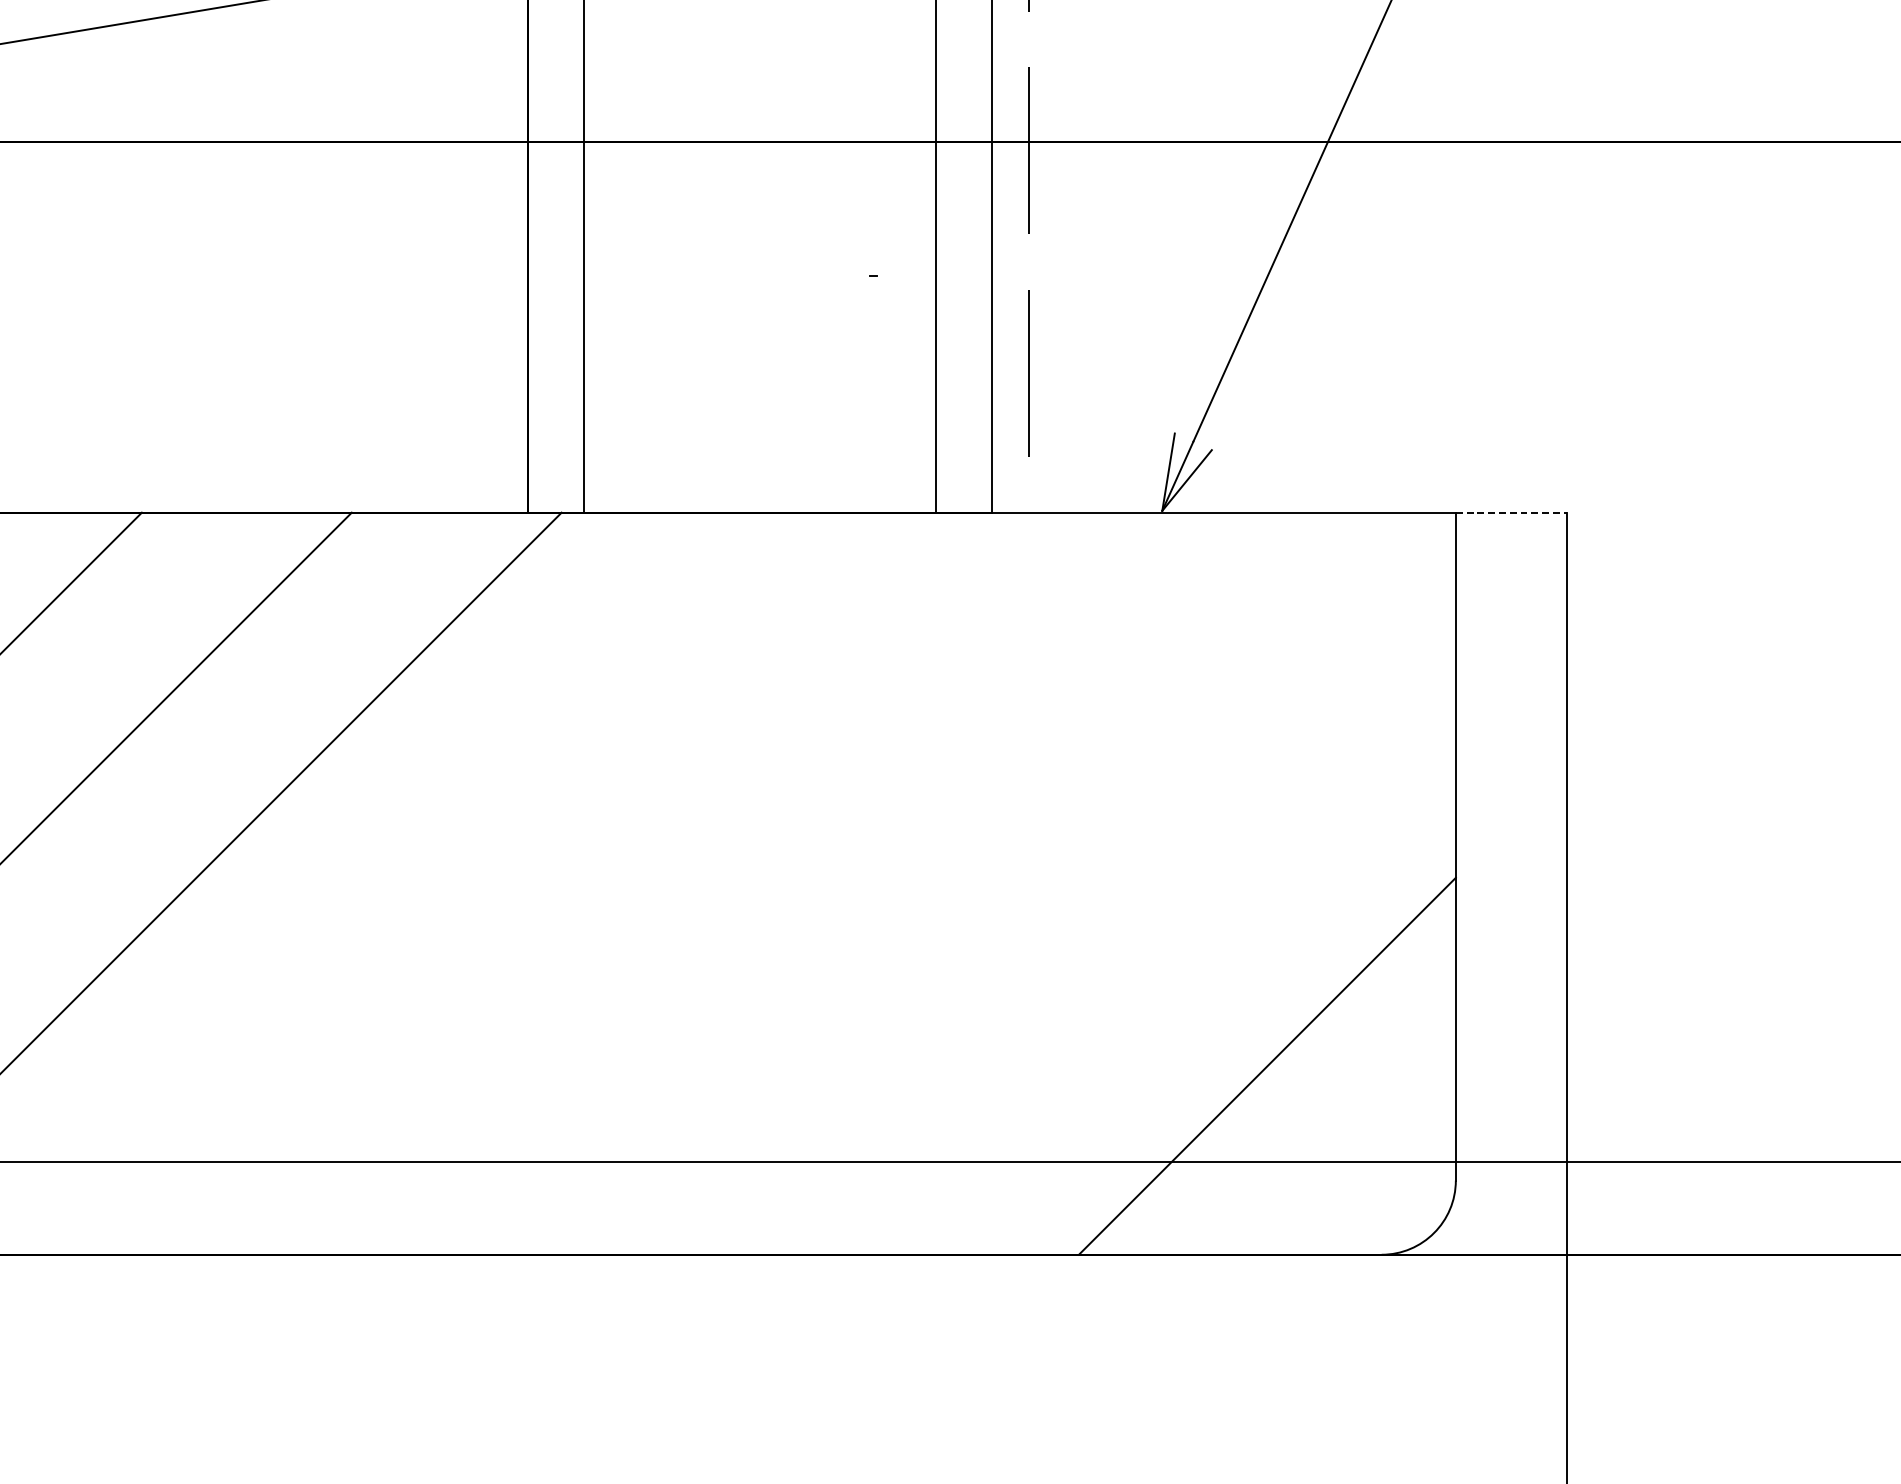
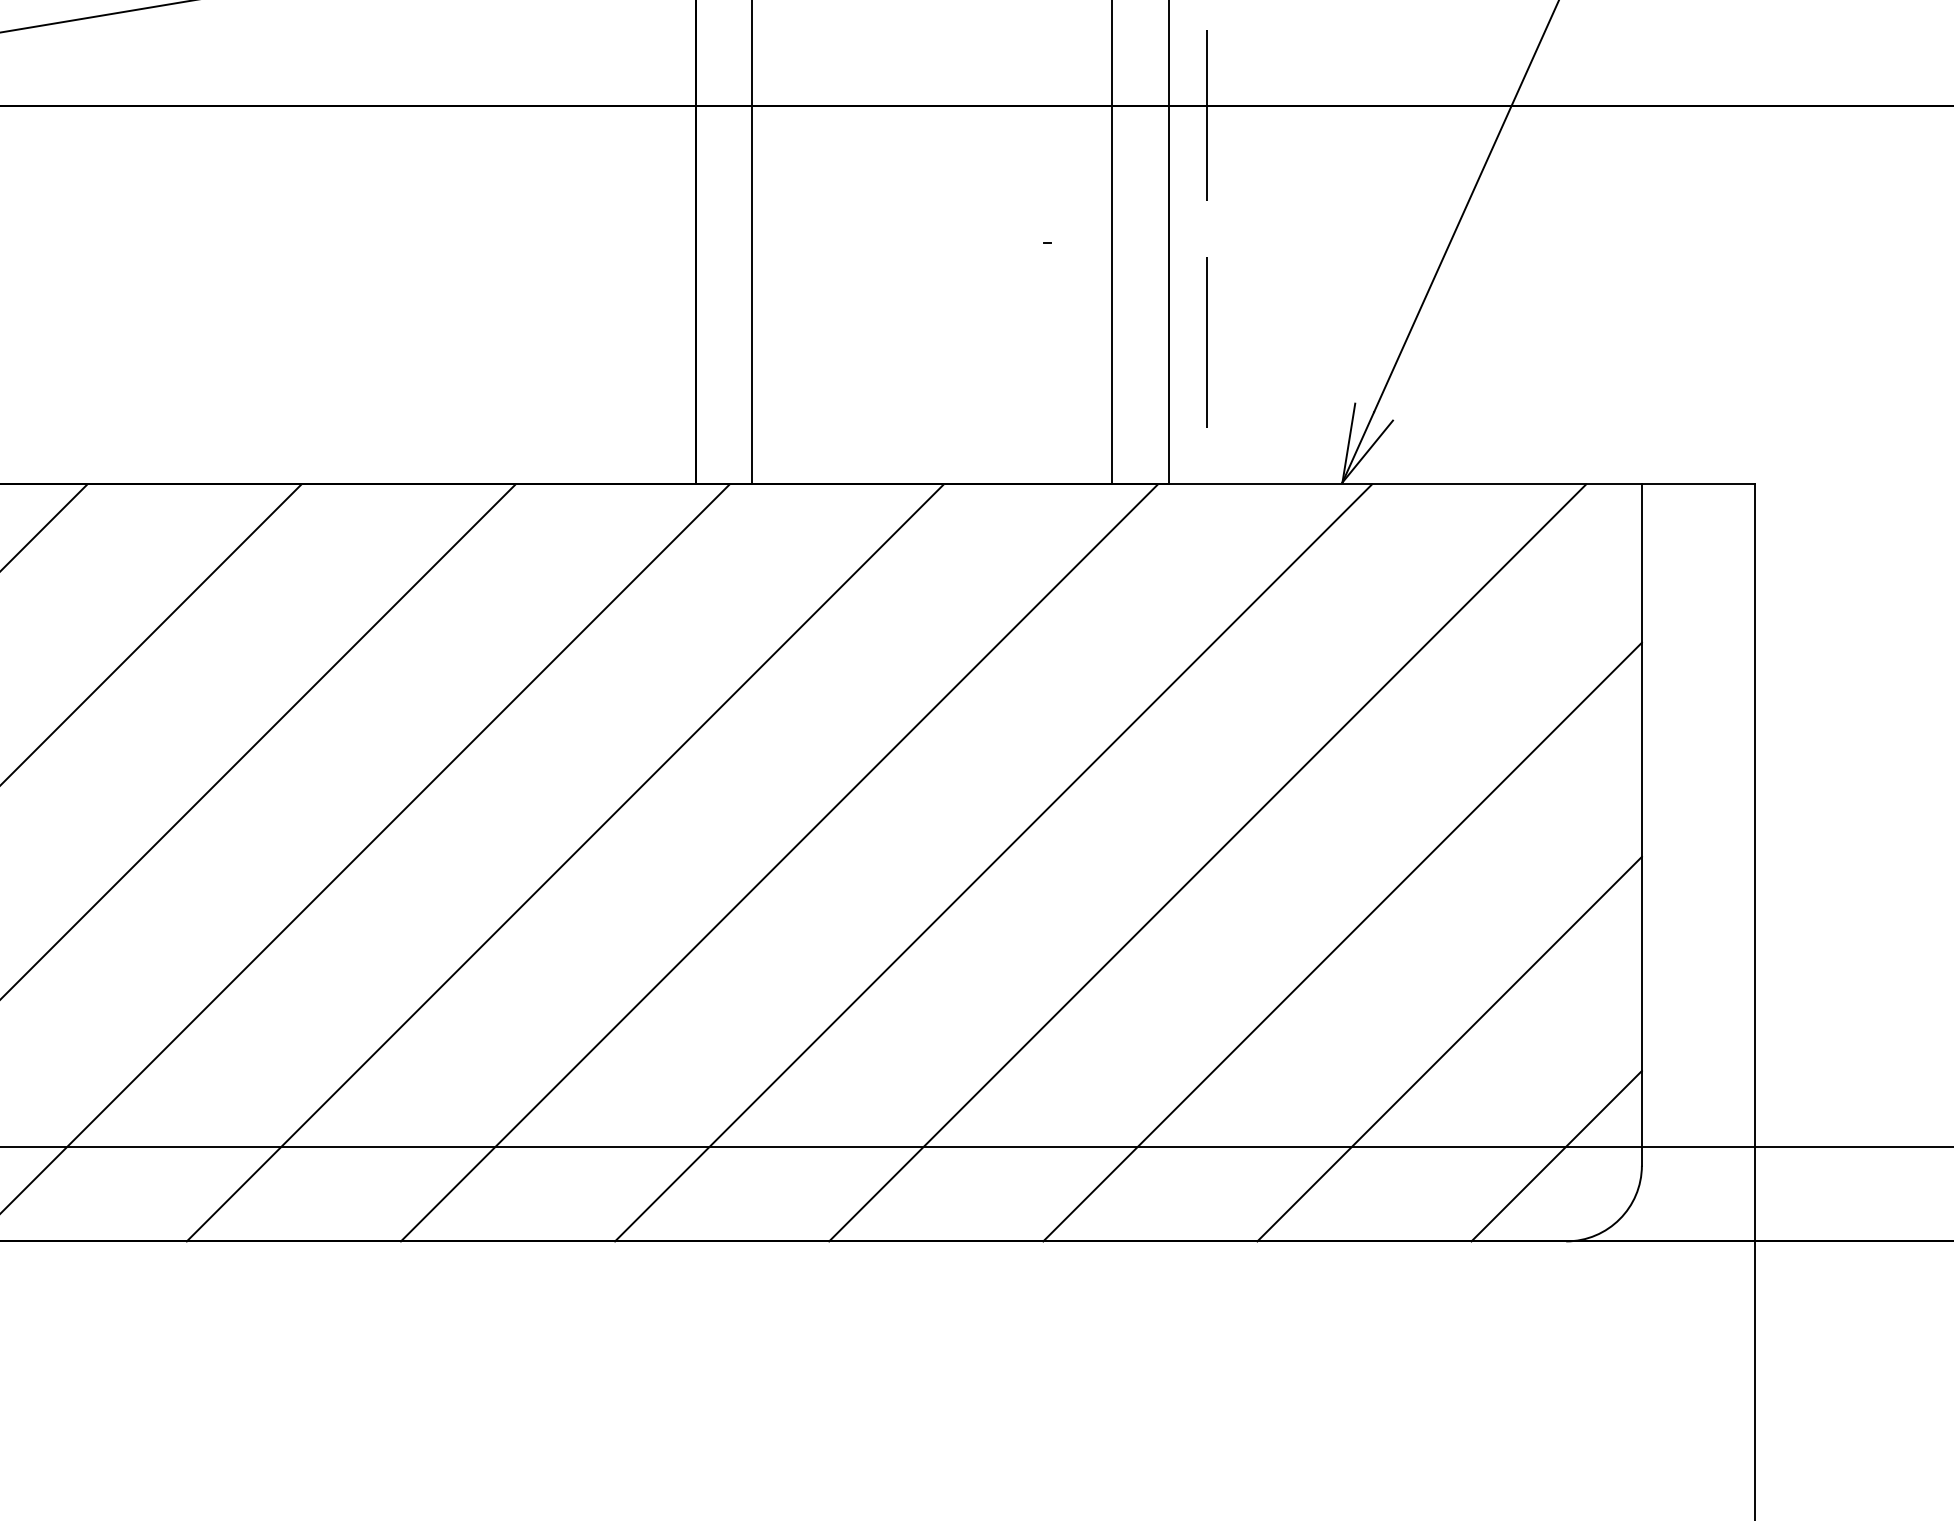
line: (1511, 512) -> (1698, 484), dashed -> solid
line: (399, 883) -> (564, 862), added
line: (609, 883) -> (778, 862), added
line: (820, 883) -> (993, 862), added
line: (1030, 883) -> (1207, 862), added
line: (1162, 960) -> (1342, 941), added
line: (1372, 1171) -> (1556, 1156), added

